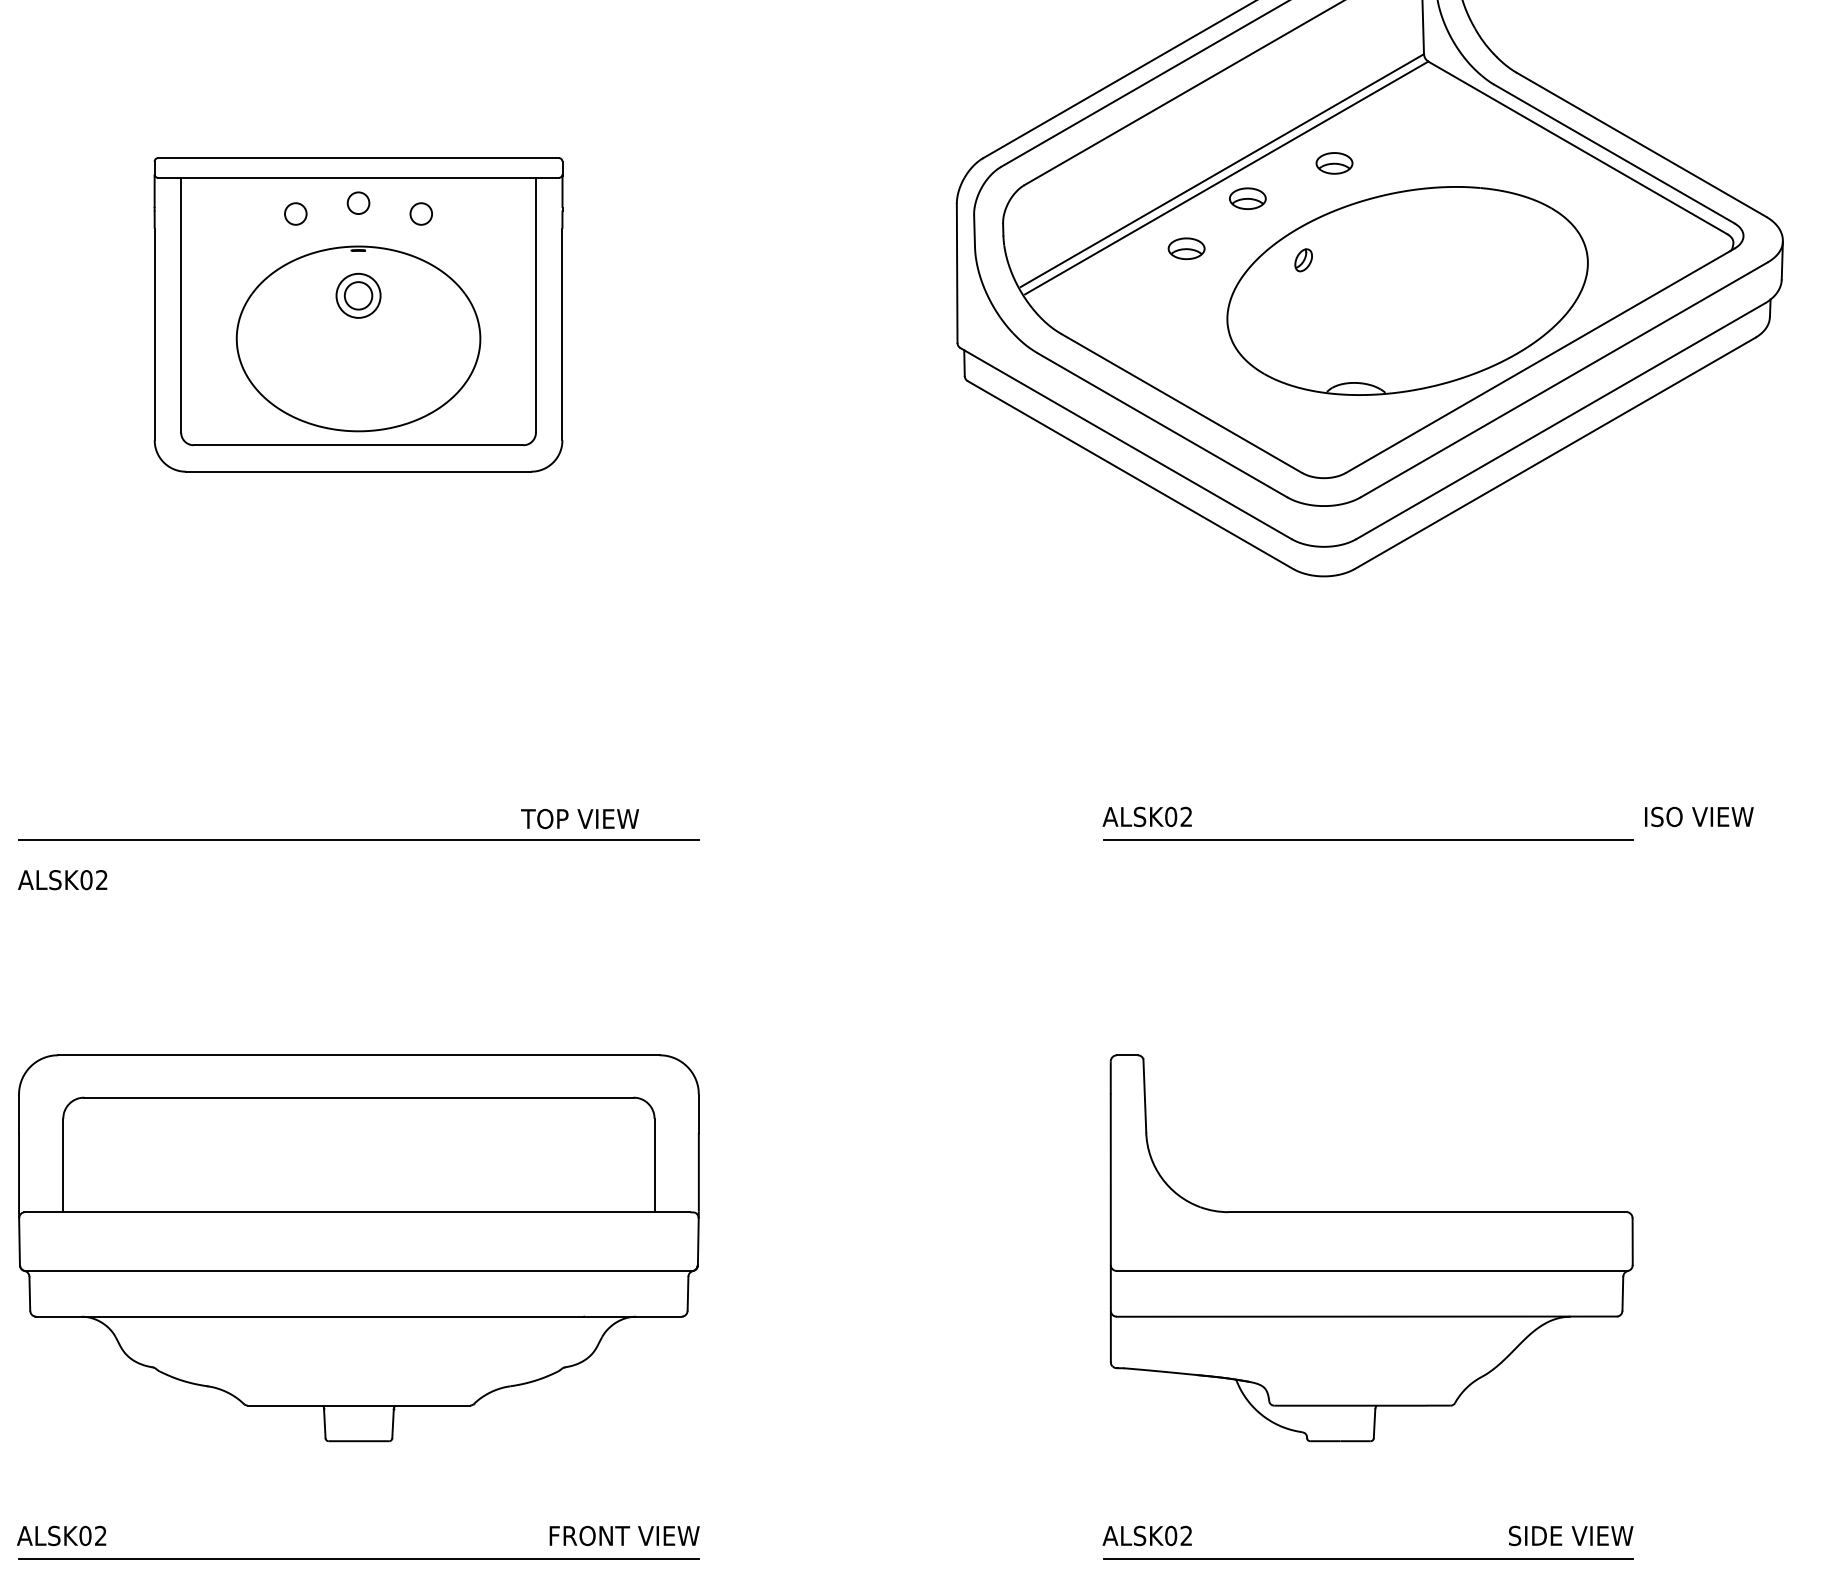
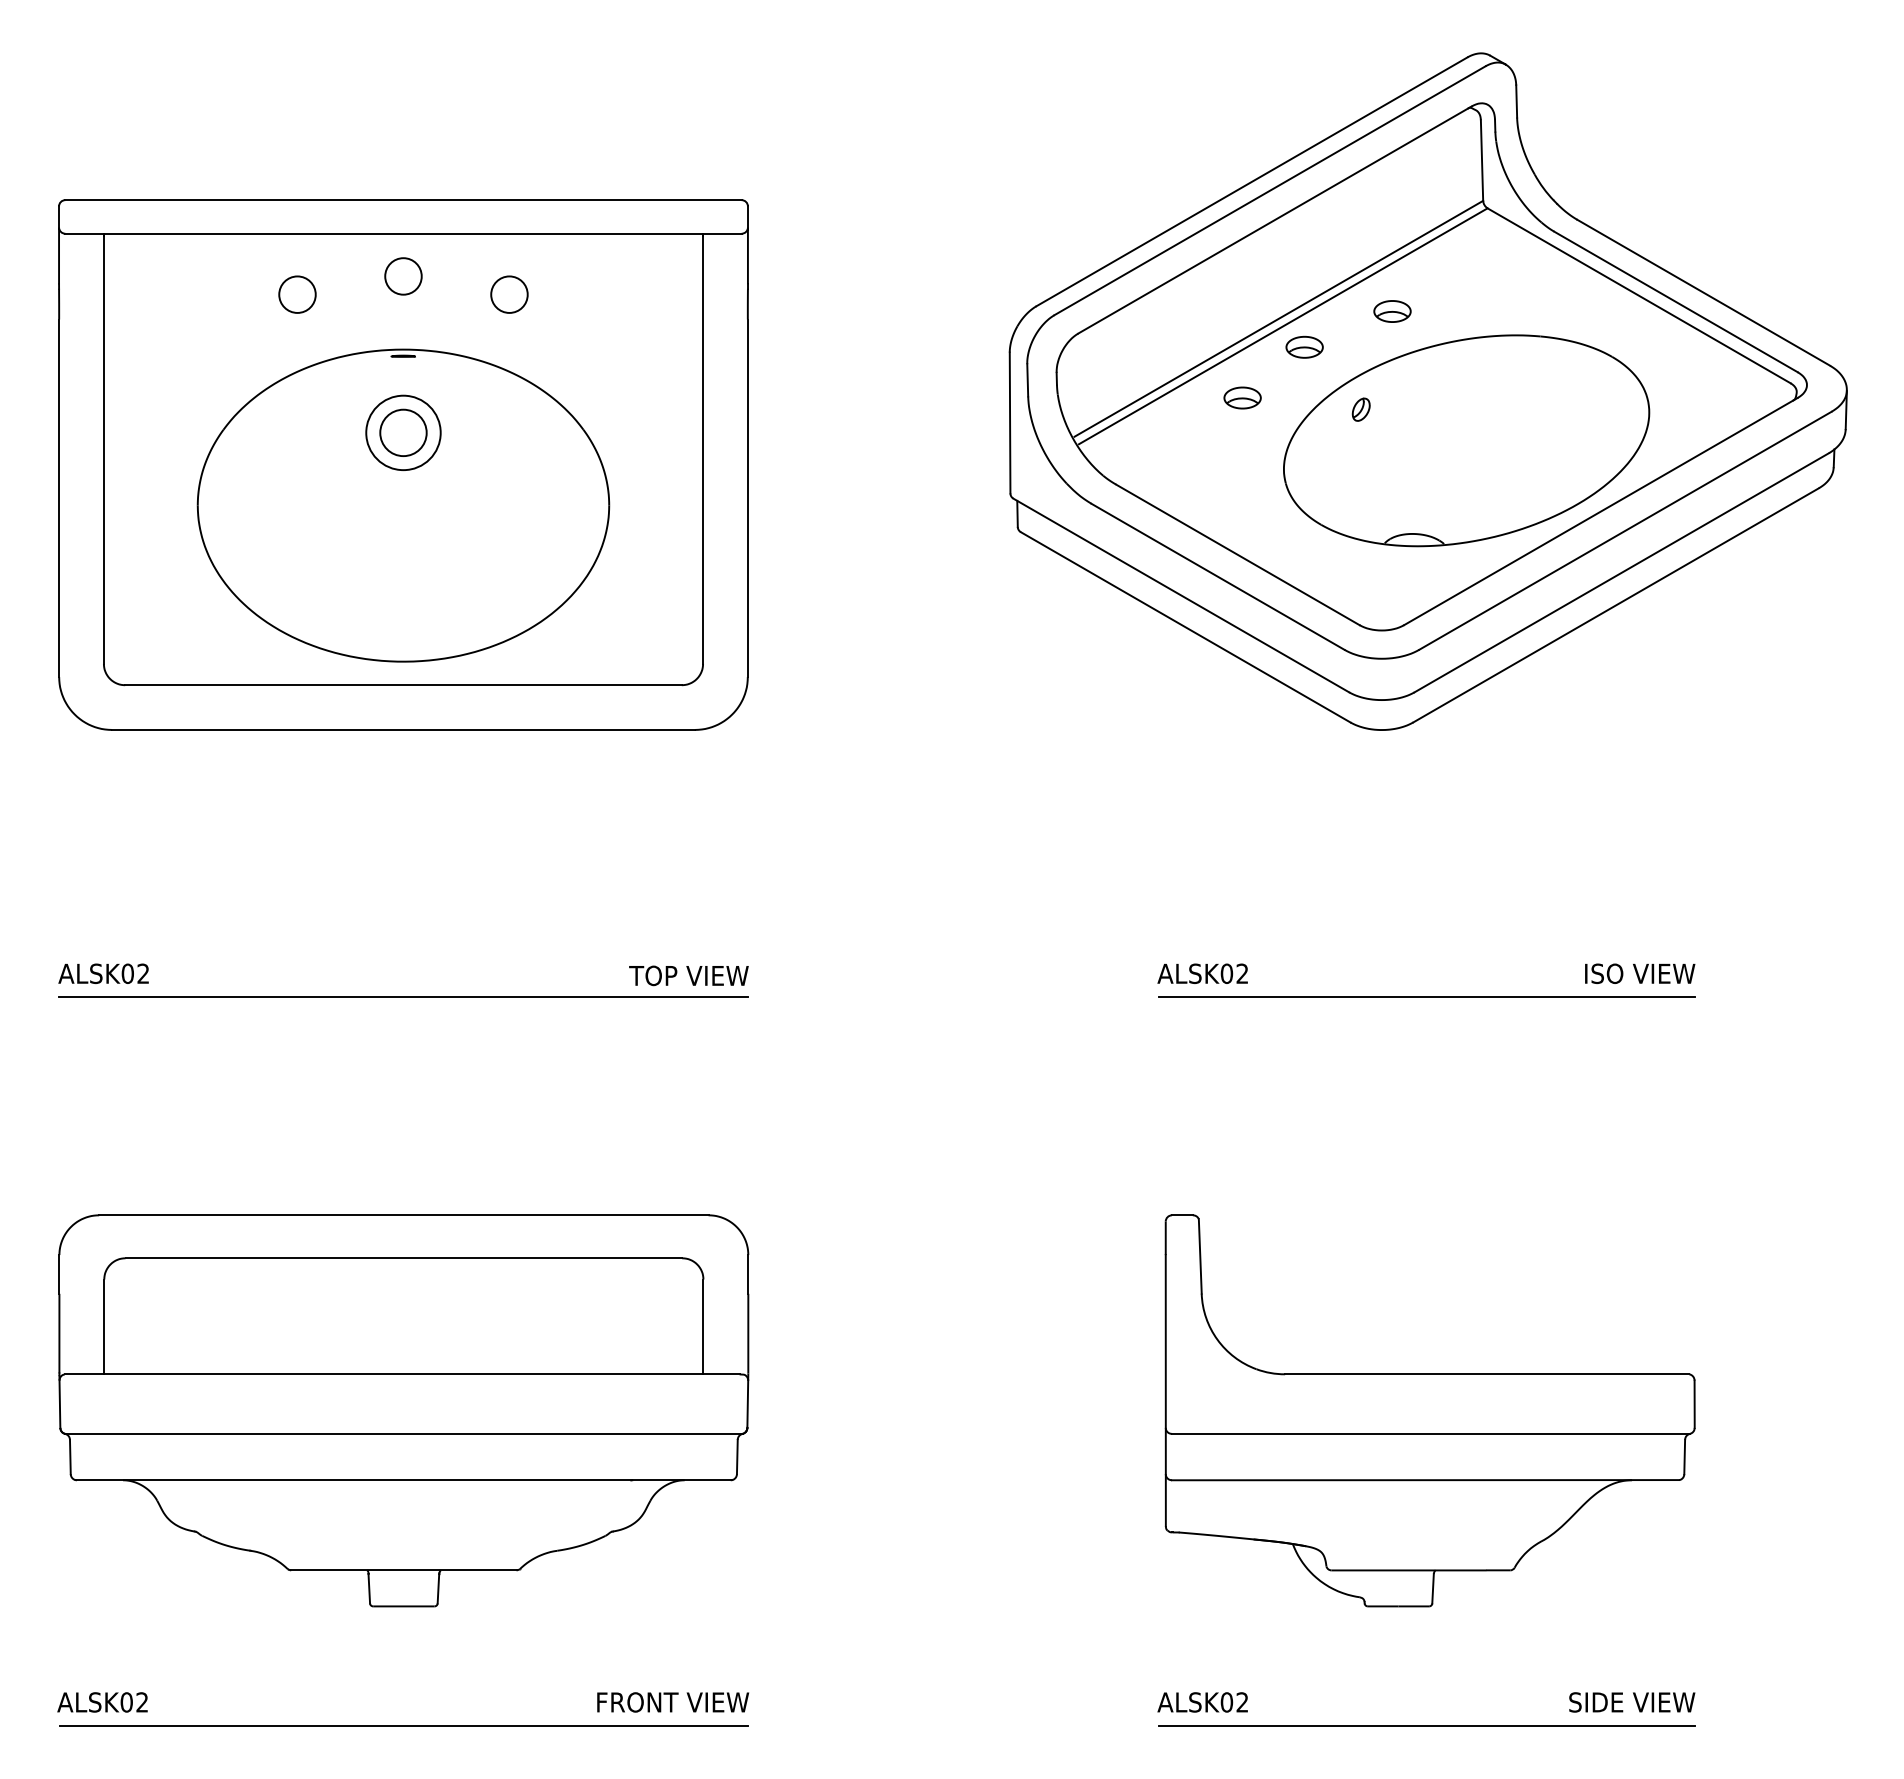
part: (358, 314) -> (403, 464), size x1.67
text: (1699, 816) -> (1640, 973), moved
text: (579, 818) -> (688, 975), moved
text: (62, 879) -> (103, 973), moved

